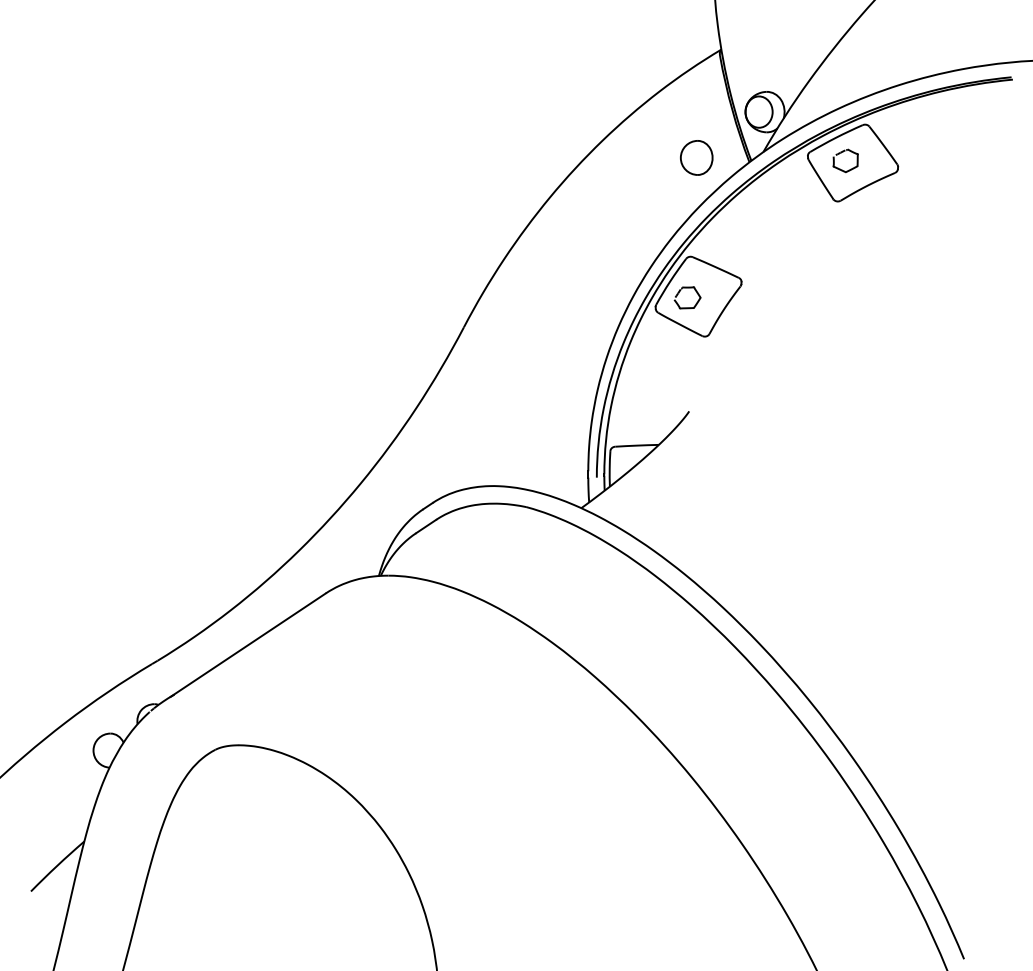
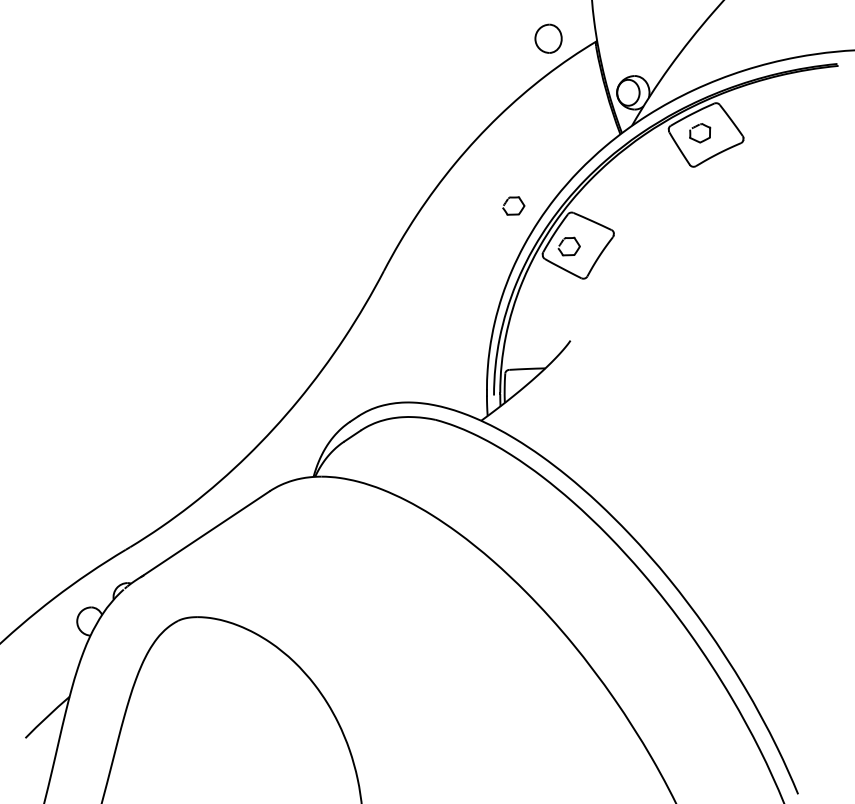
part: (696, 157) -> (548, 38), moved
part: (612, 244) -> (506, 202), added

